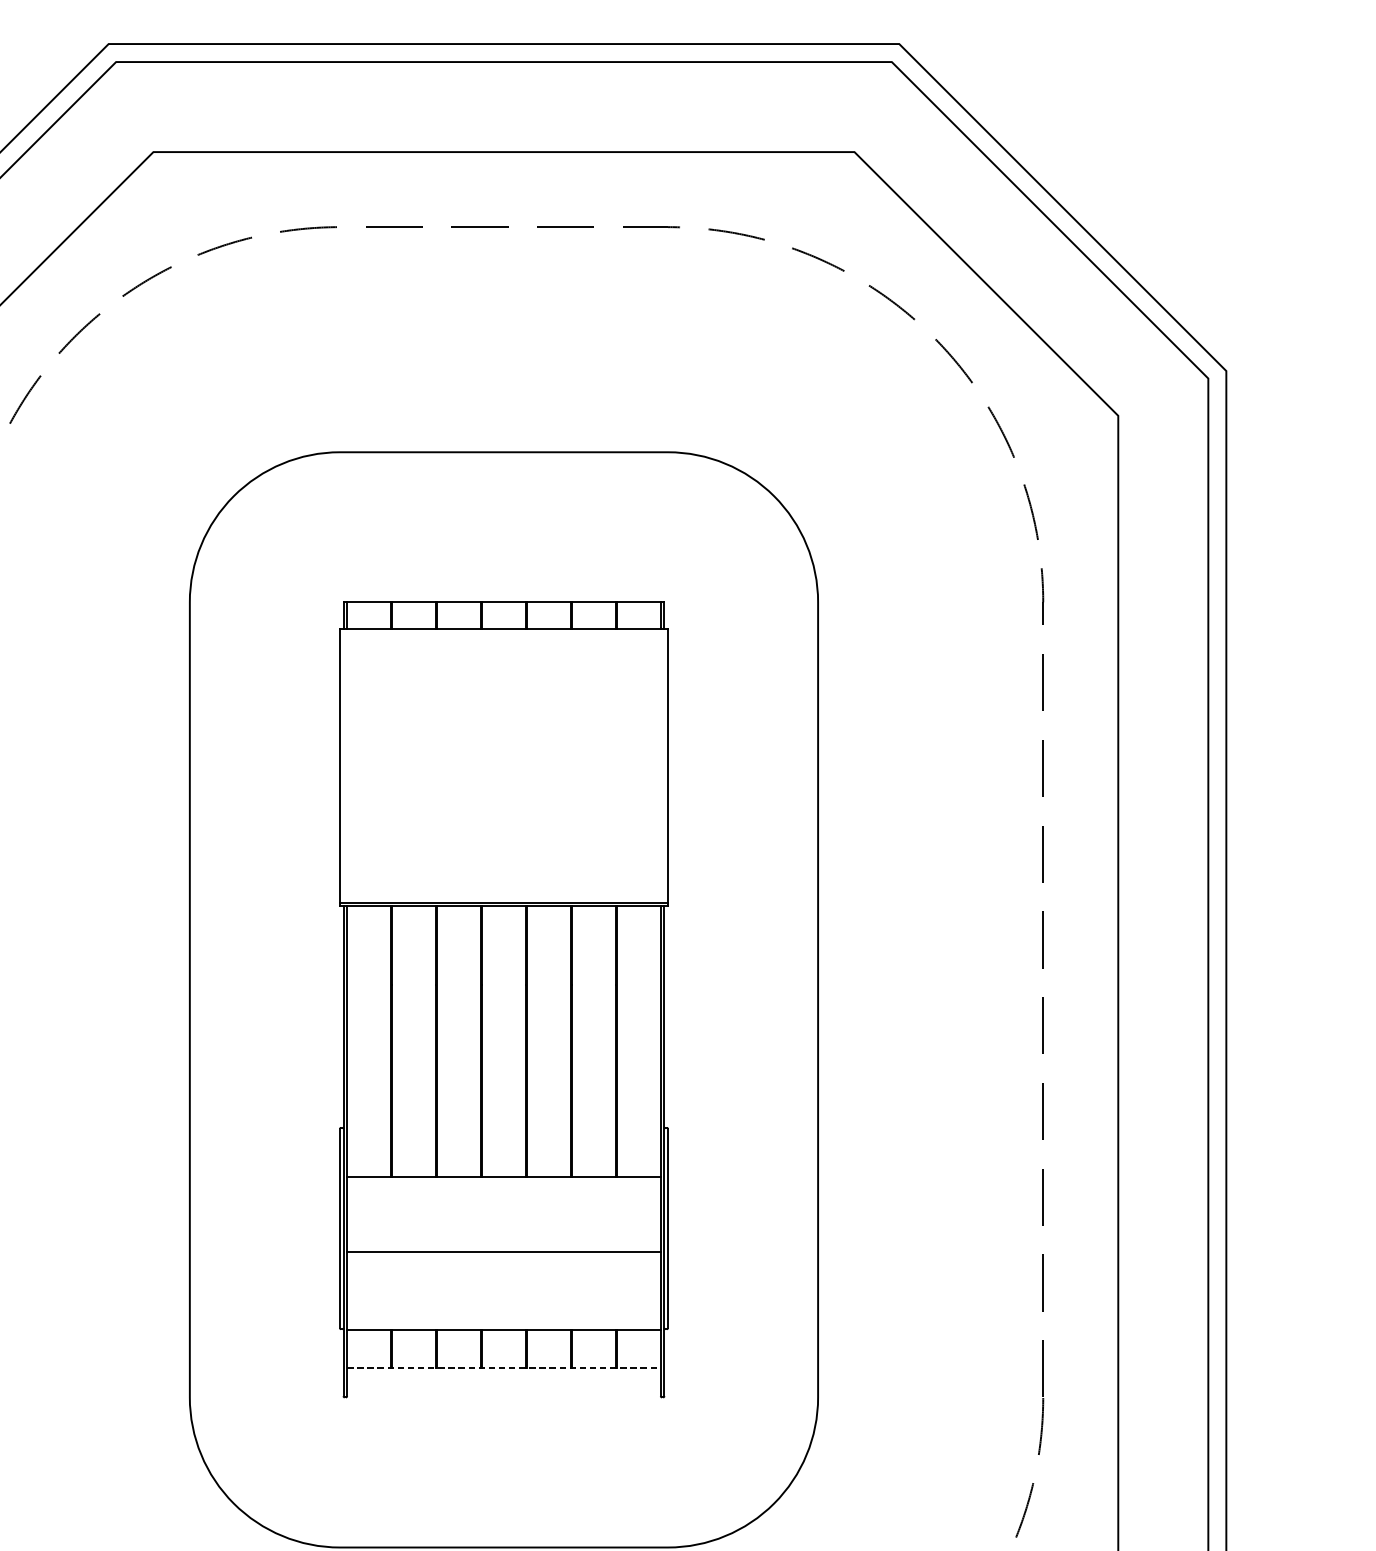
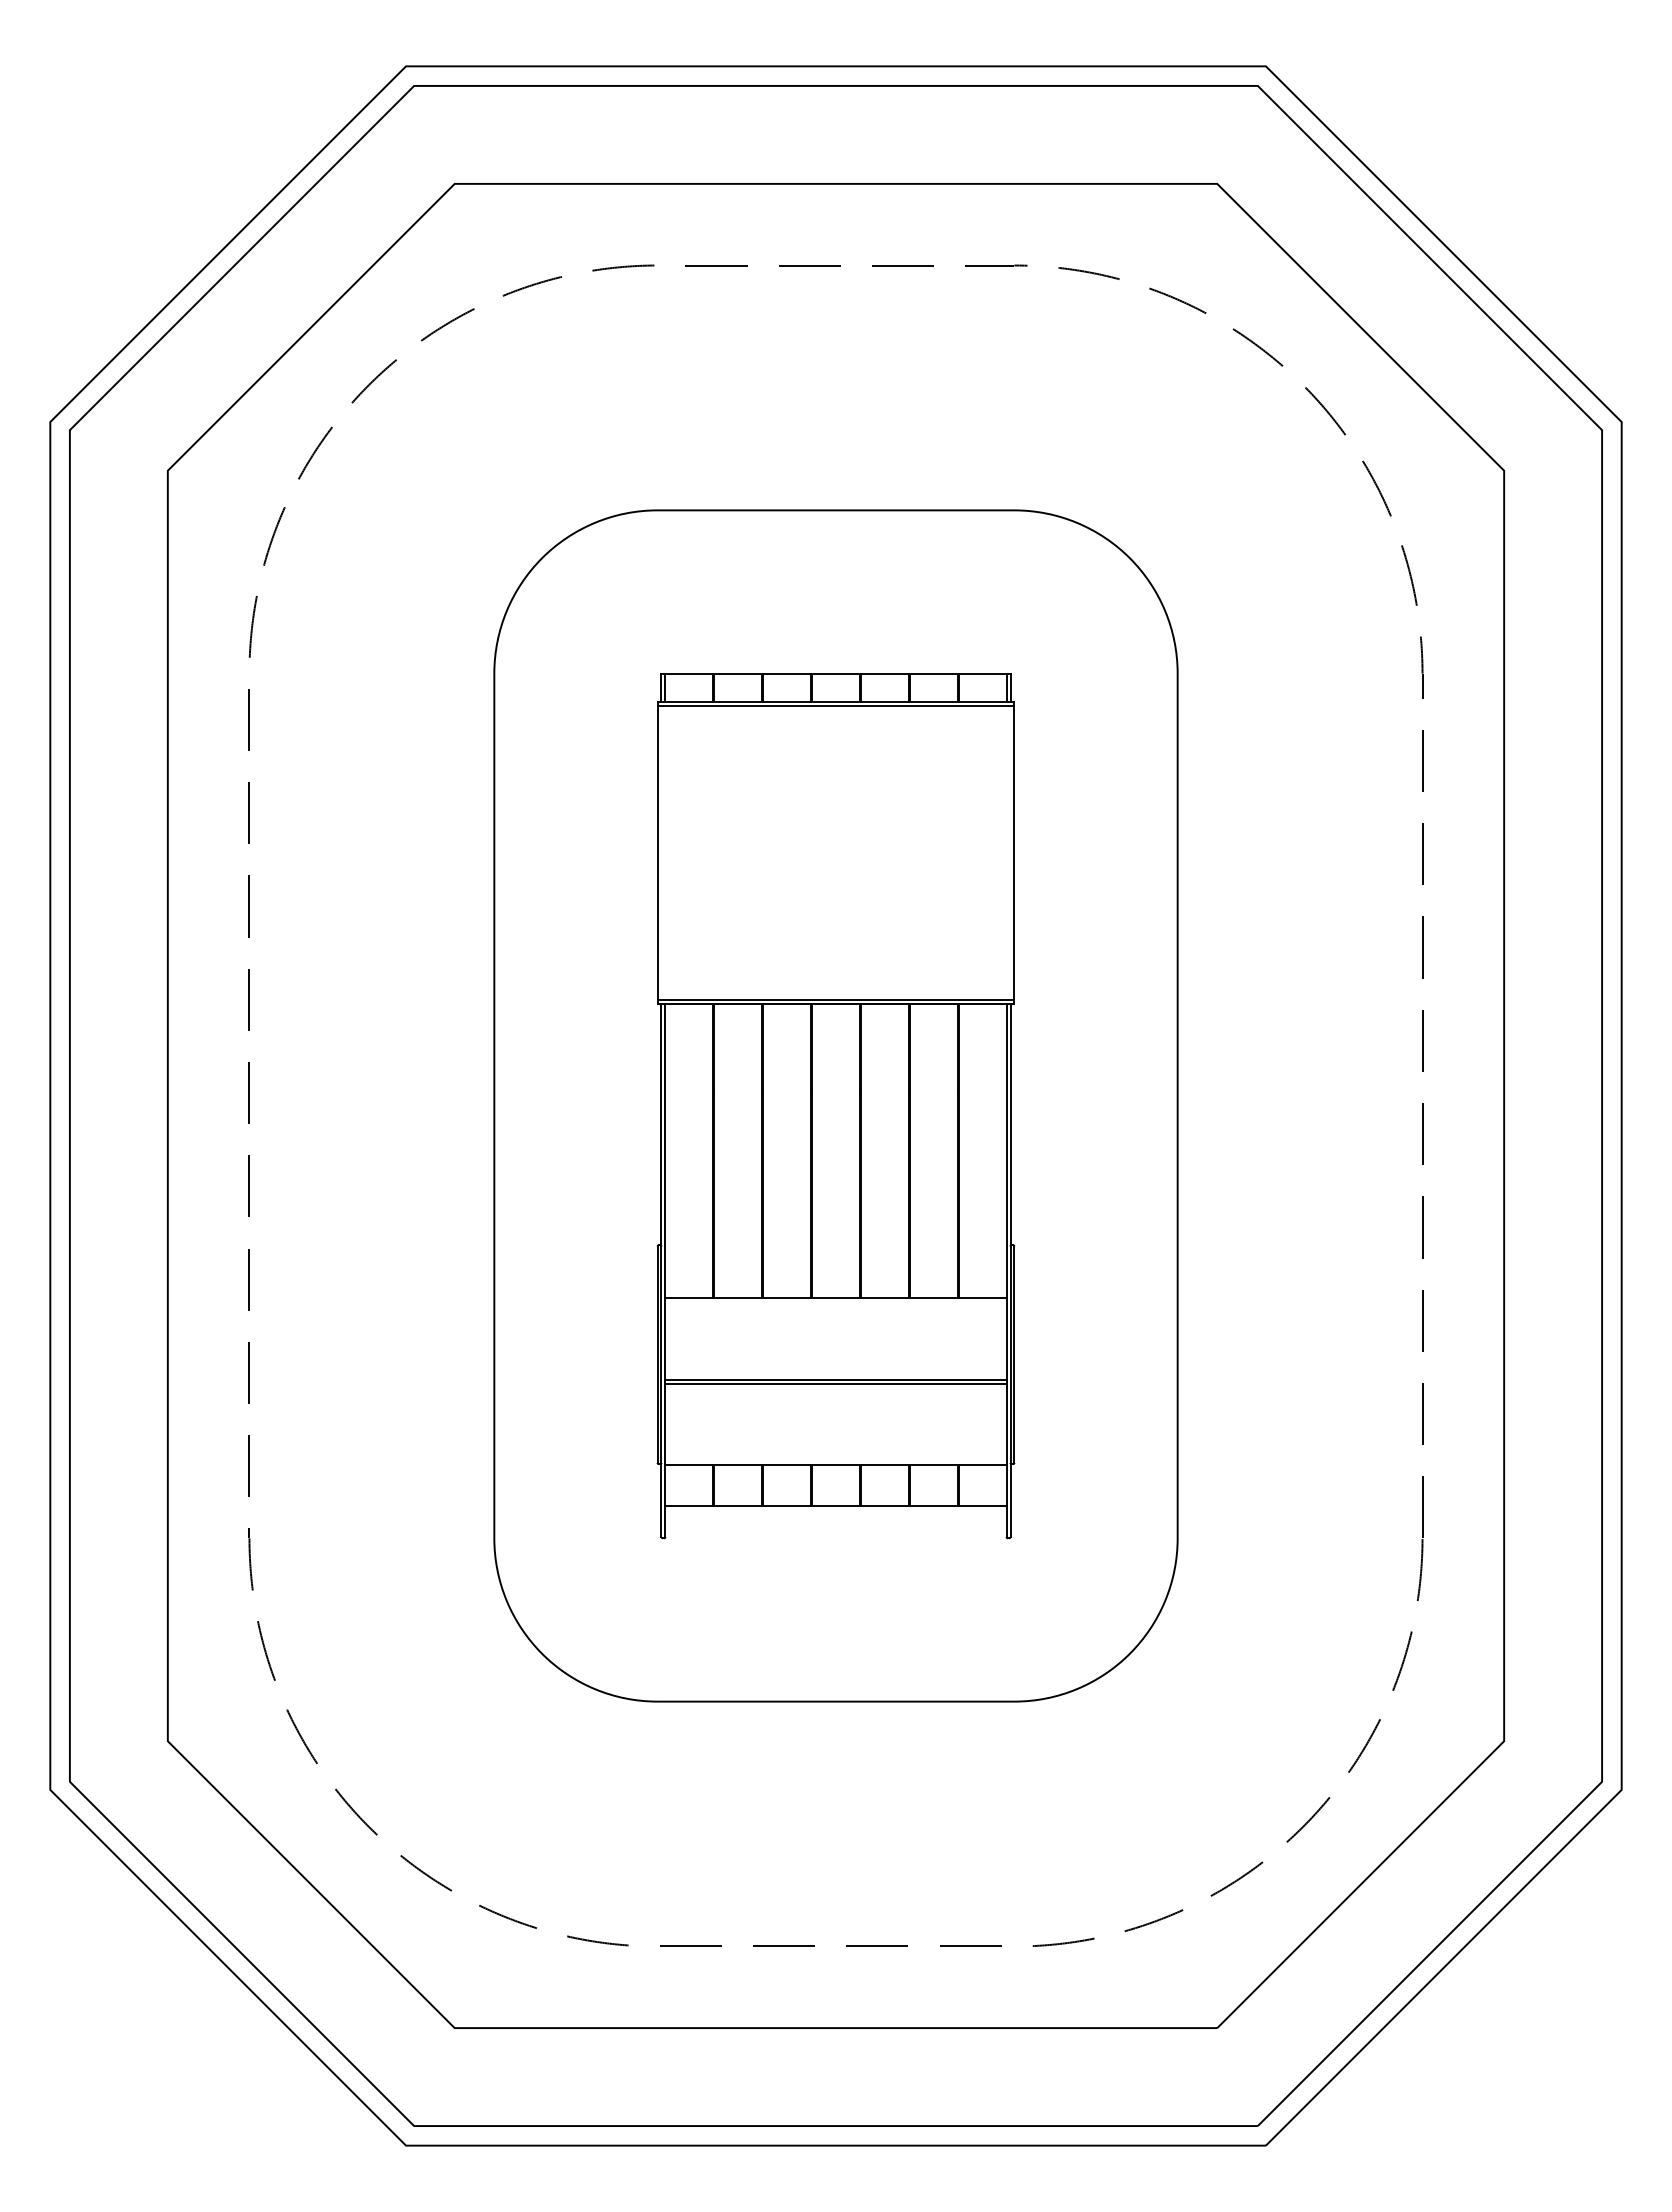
line: (503, 632) -> (835, 706), added
line: (503, 1255) -> (835, 1383), added
line: (503, 1368) -> (835, 1506), dashed -> solid

